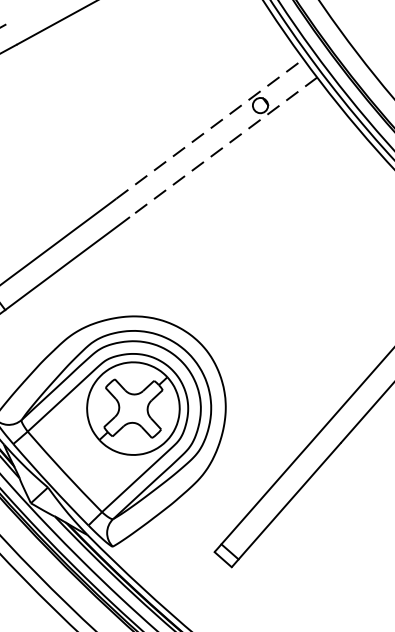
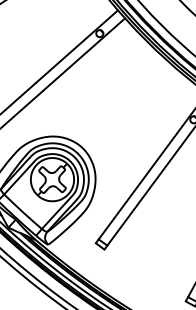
line: (210, 128) -> (77, 46), dashed -> solid
line: (224, 147) -> (84, 54), dashed -> solid

